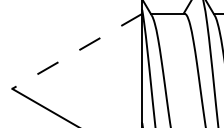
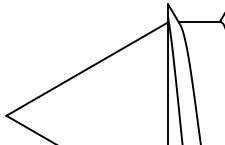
line: (76, 51) -> (86, 69), dashed -> solid

